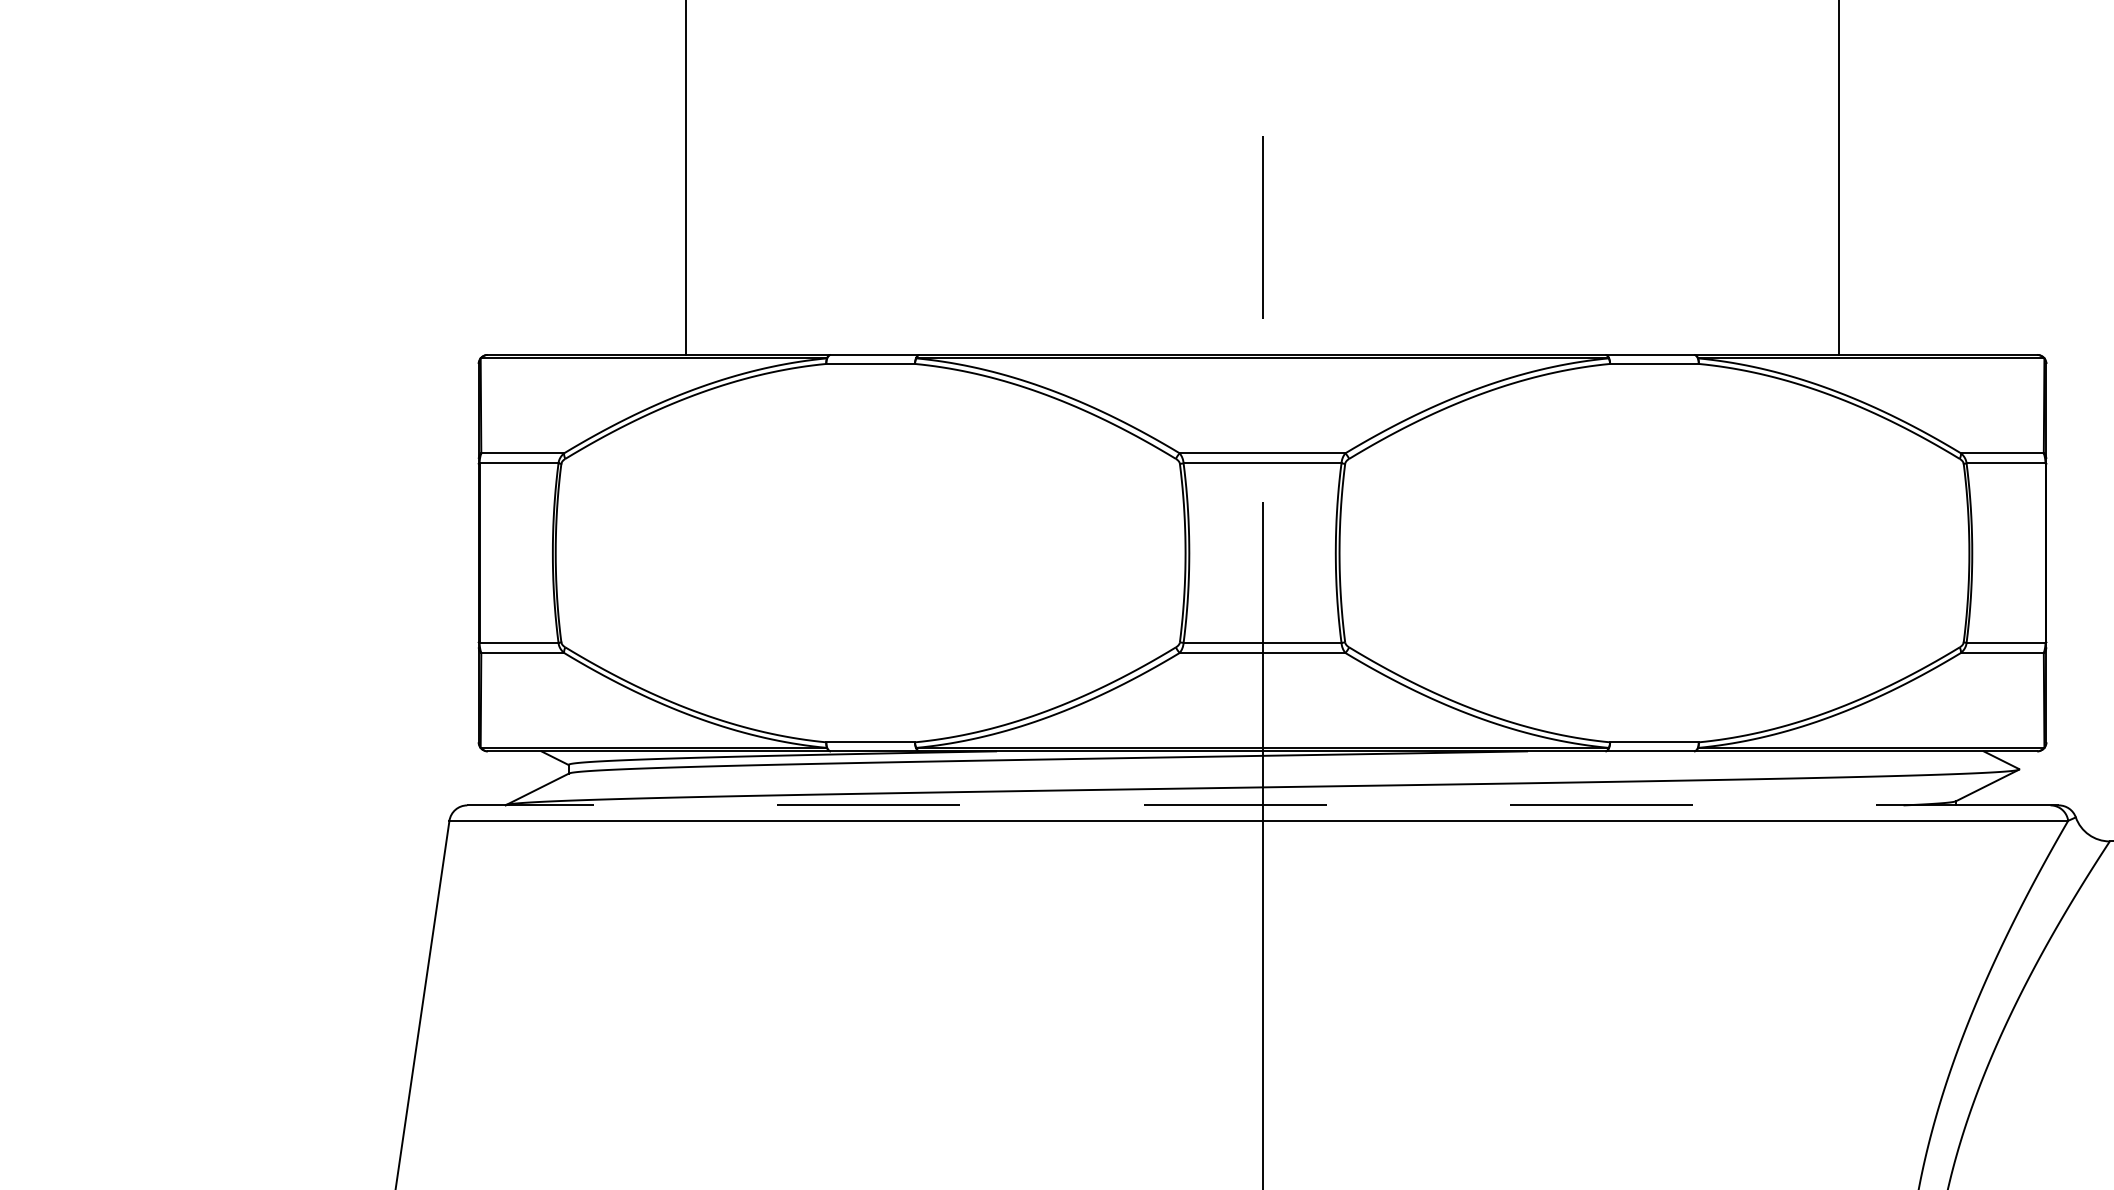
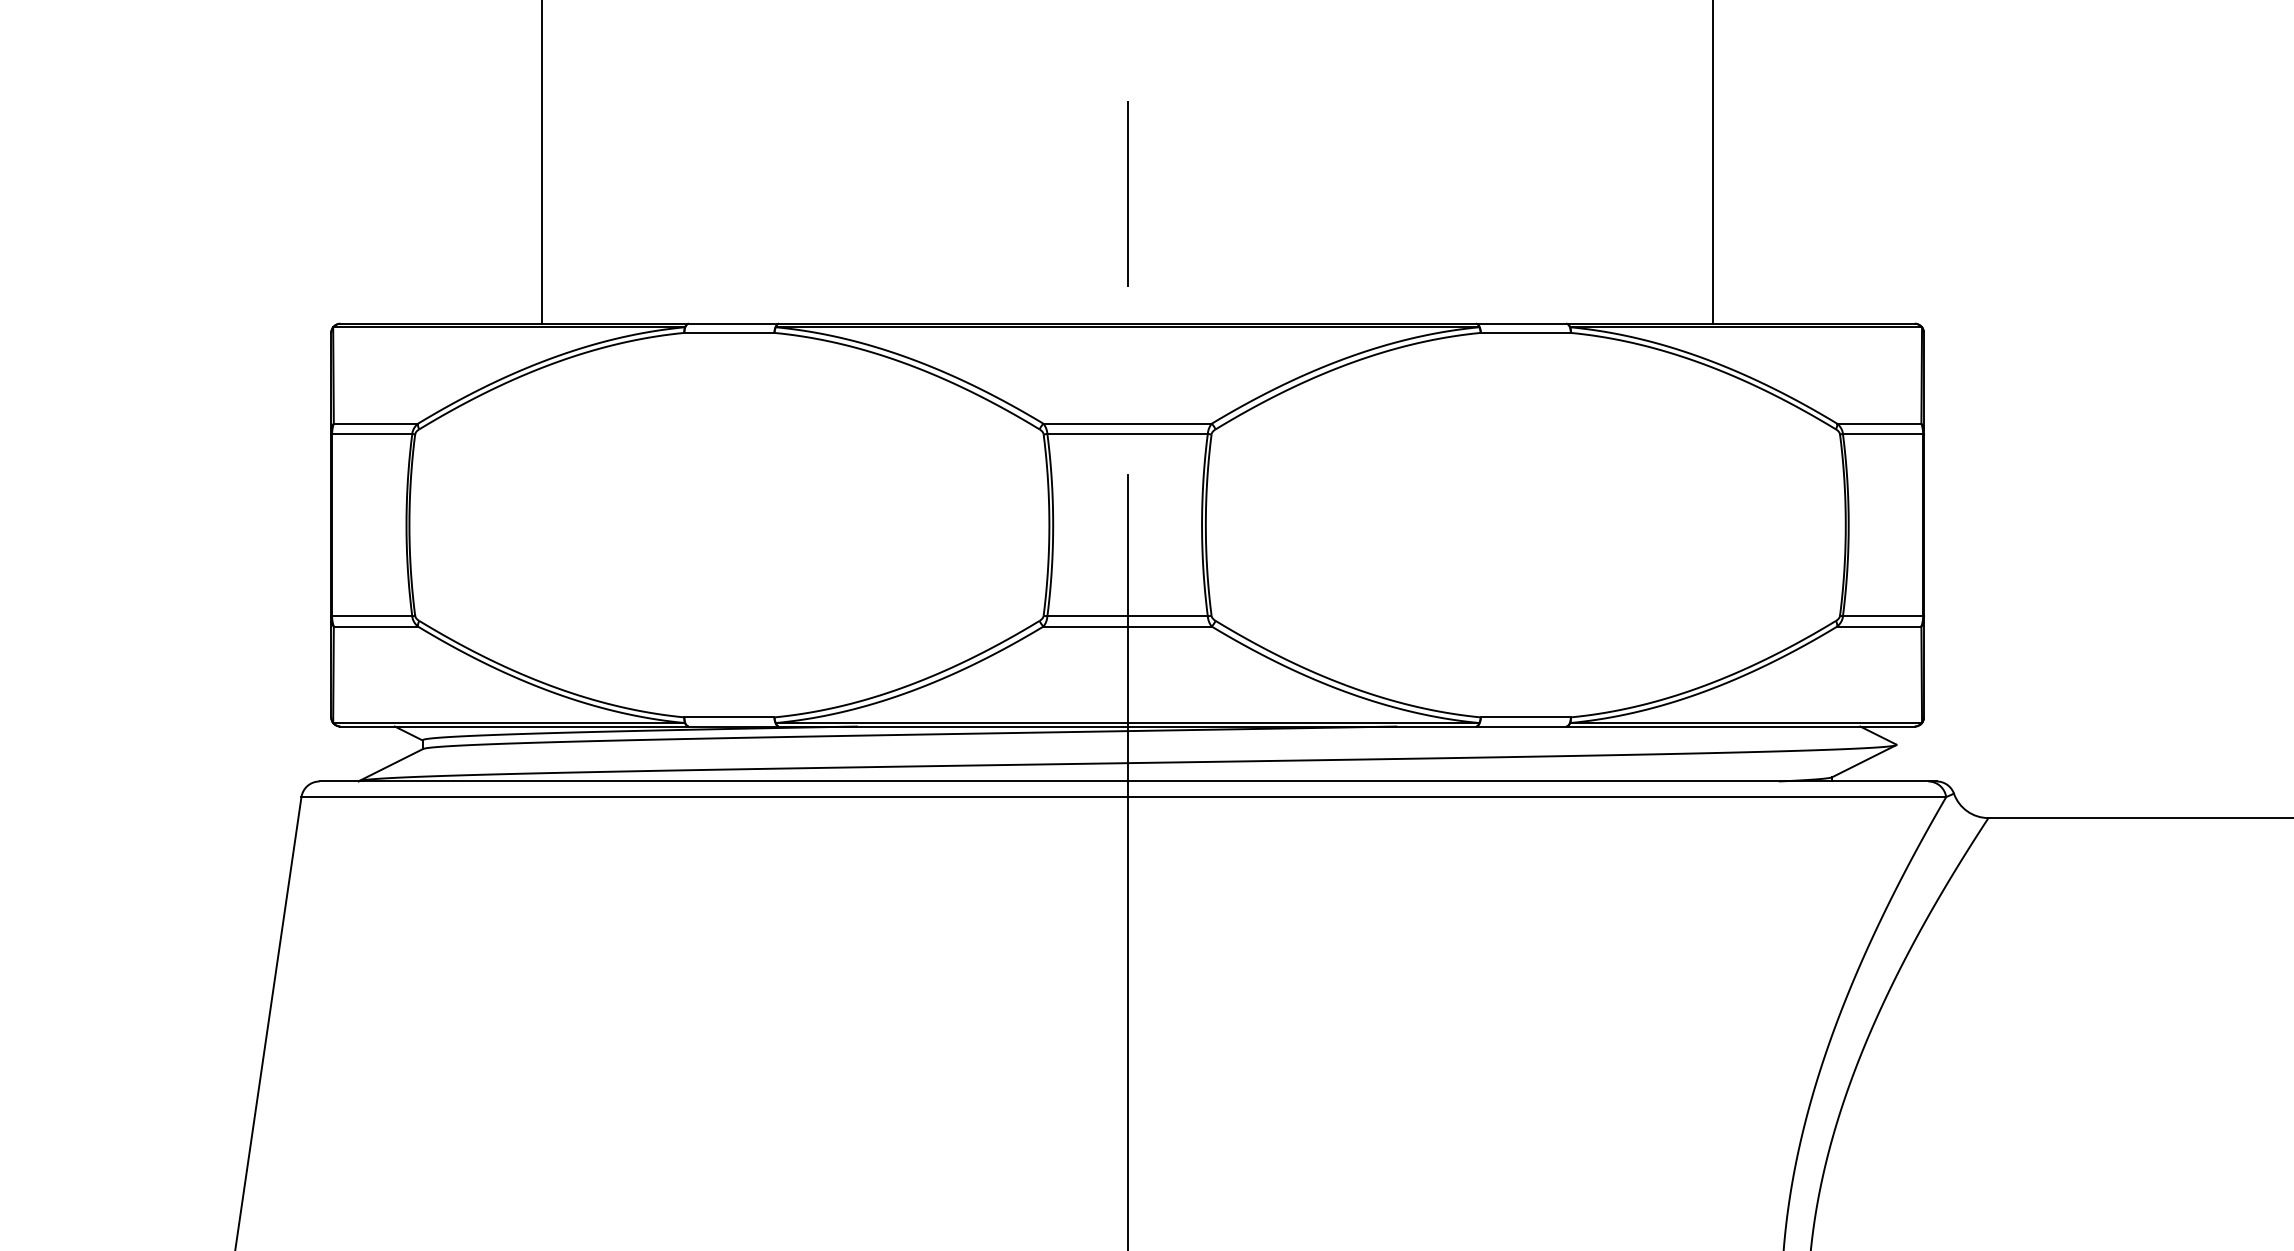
line: (1263, 805) -> (1128, 781), dashed -> solid

